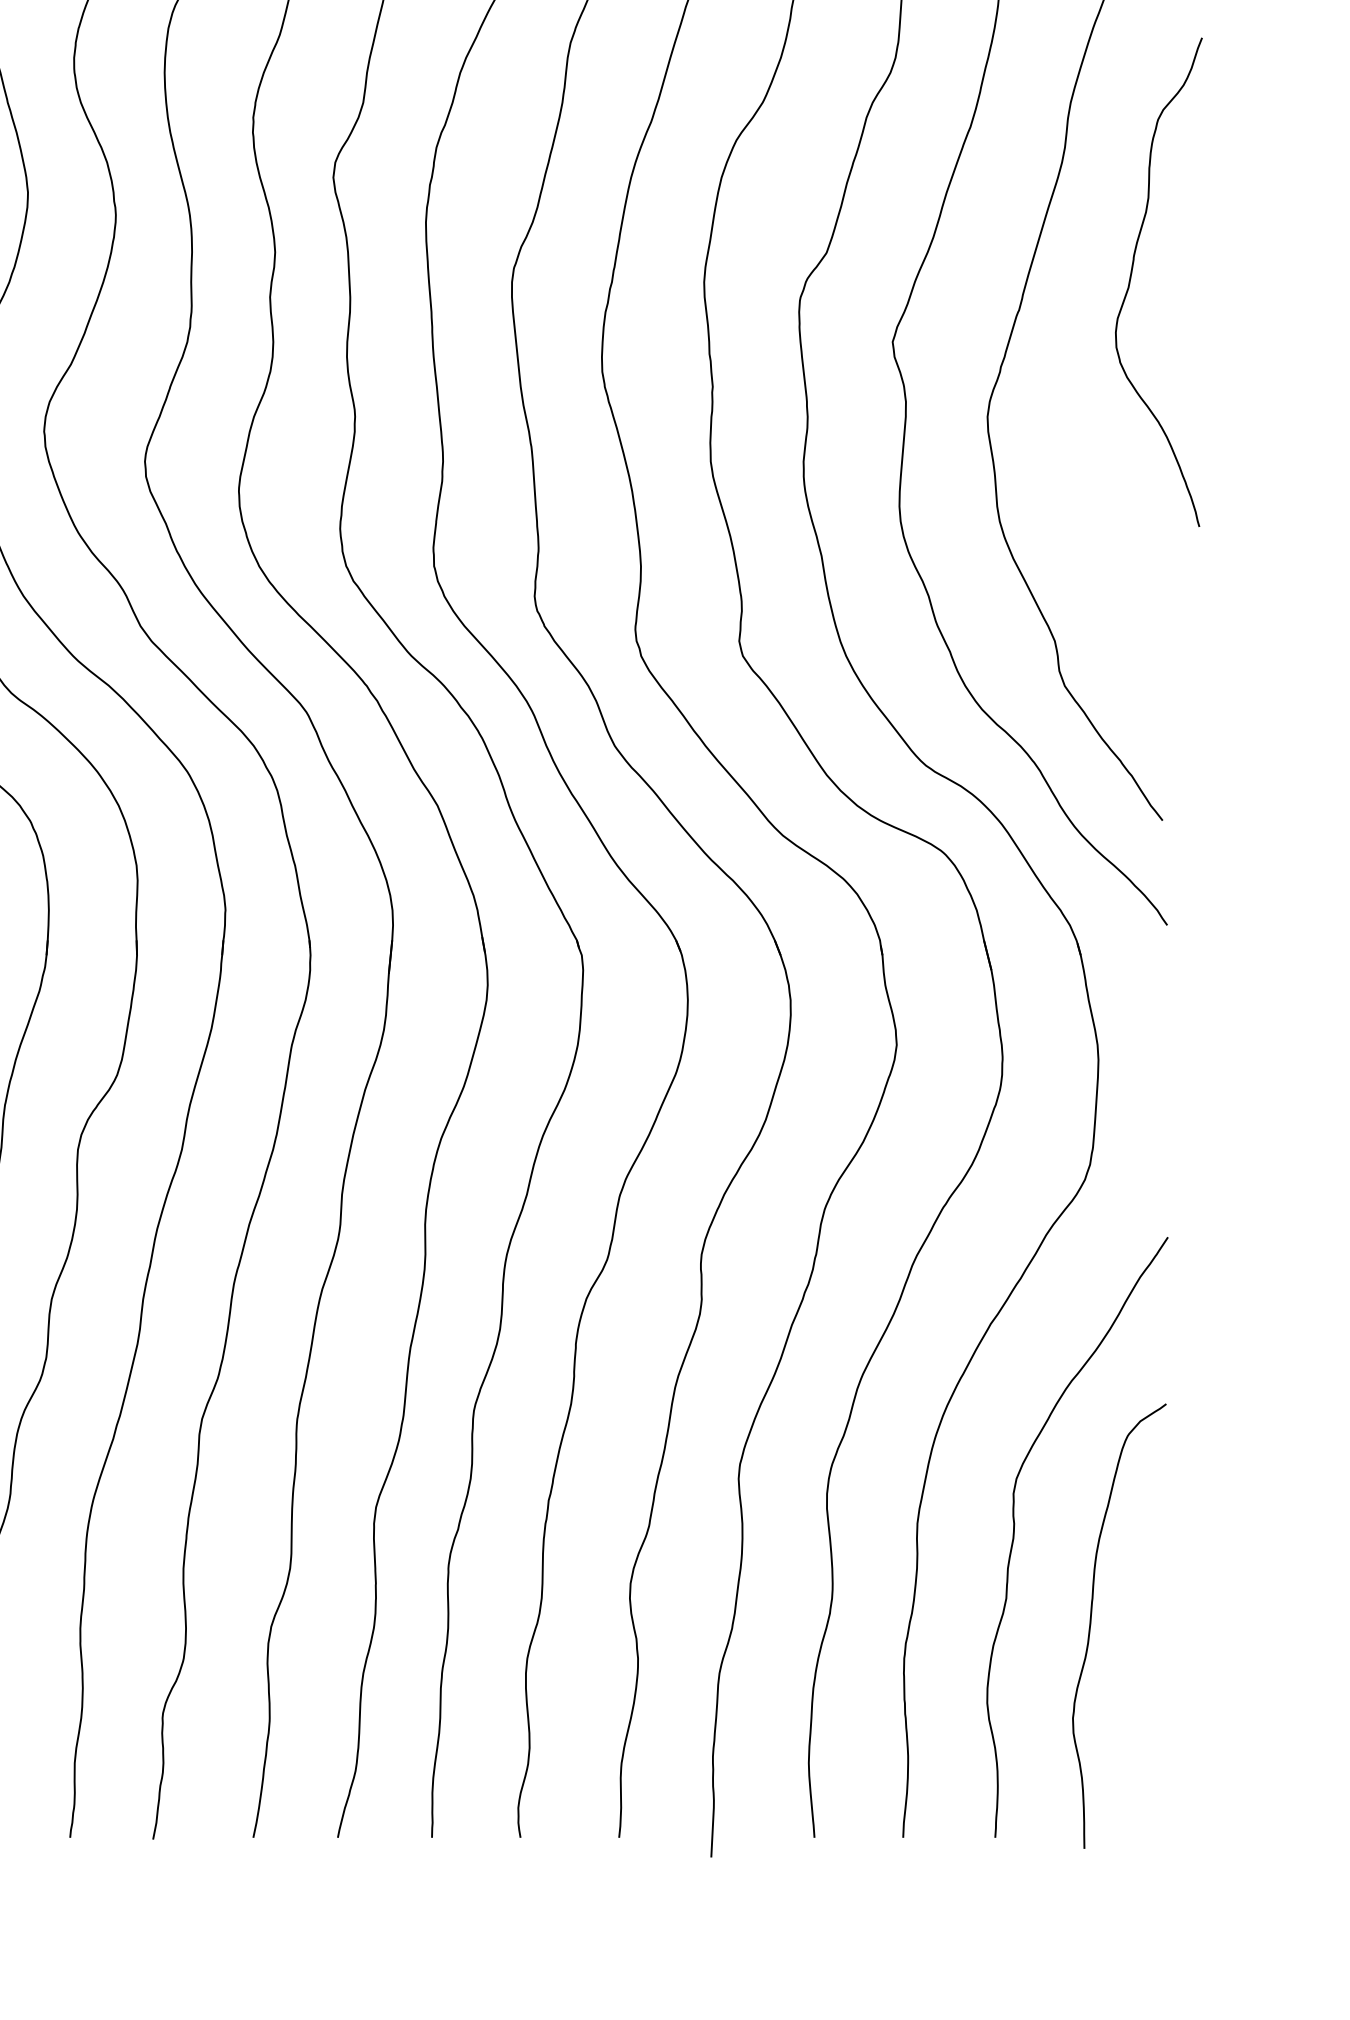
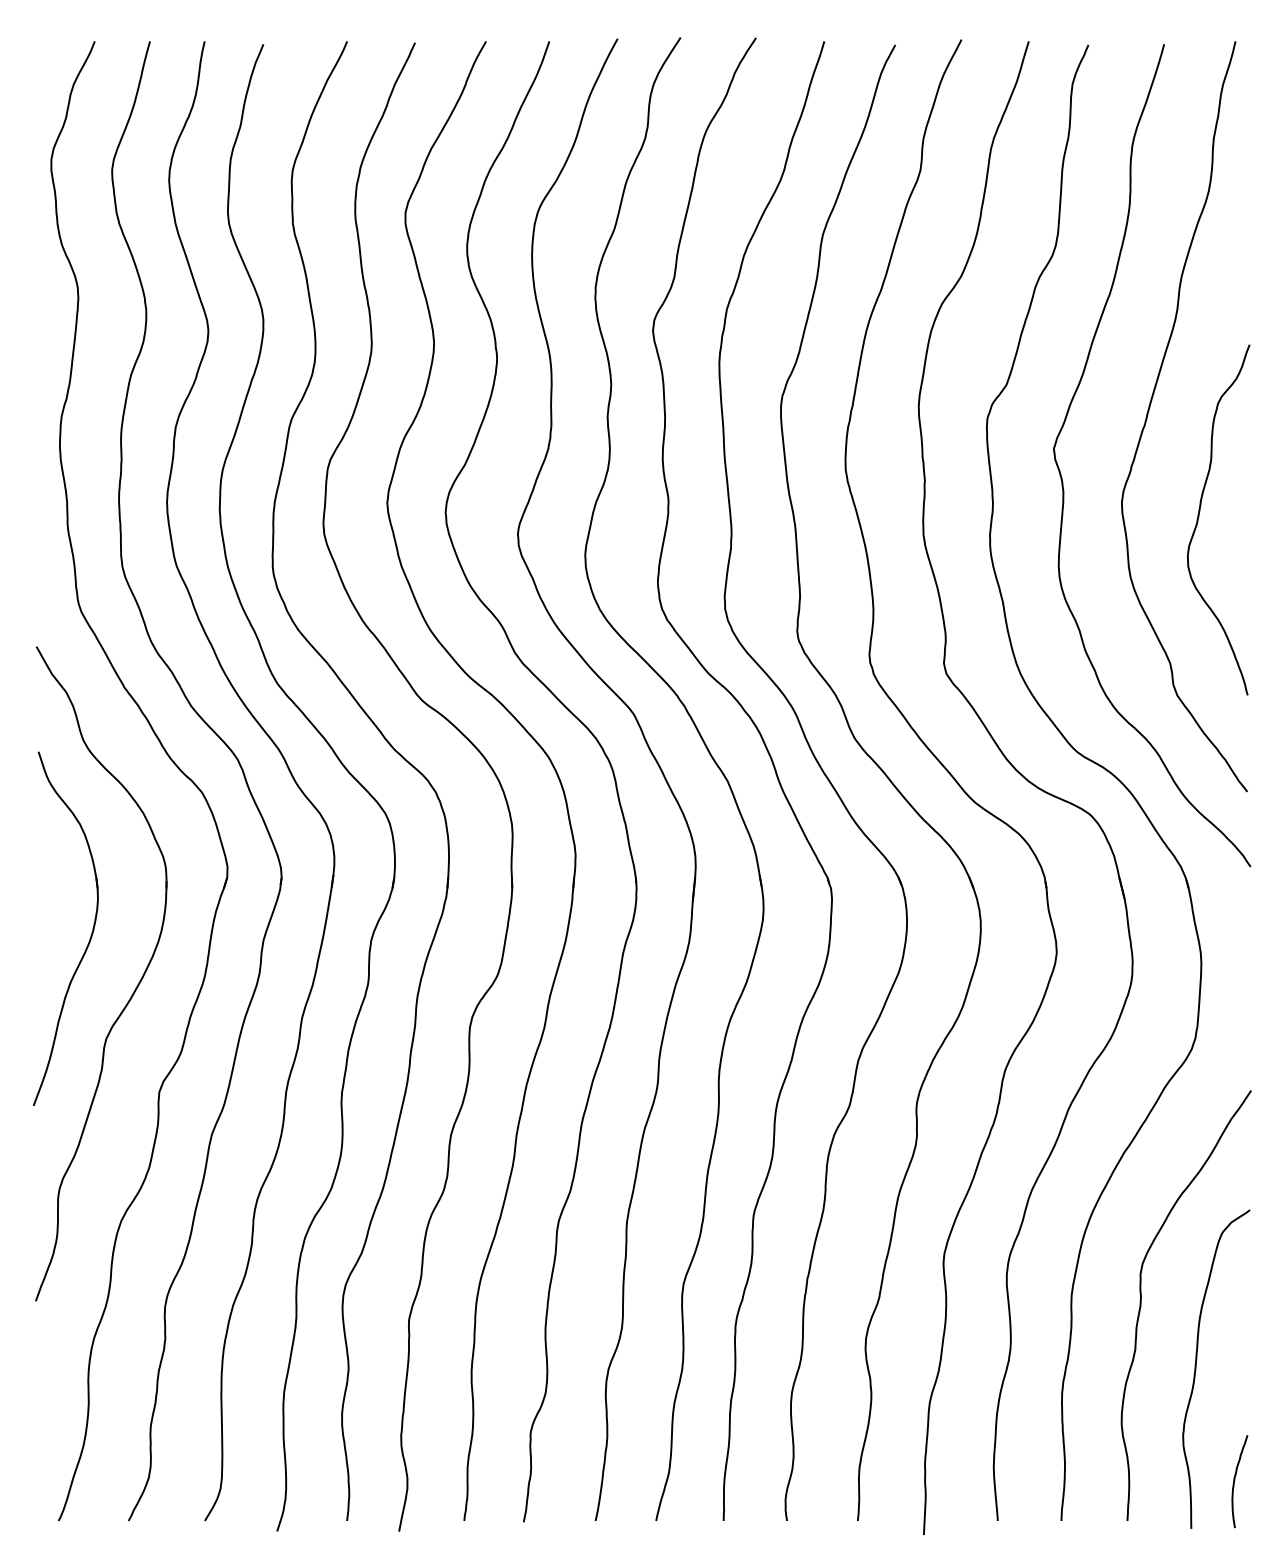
curve: (1132, 278) -> (1199, 517), moved
curve: (1146, 1781) -> (1235, 1480), added

